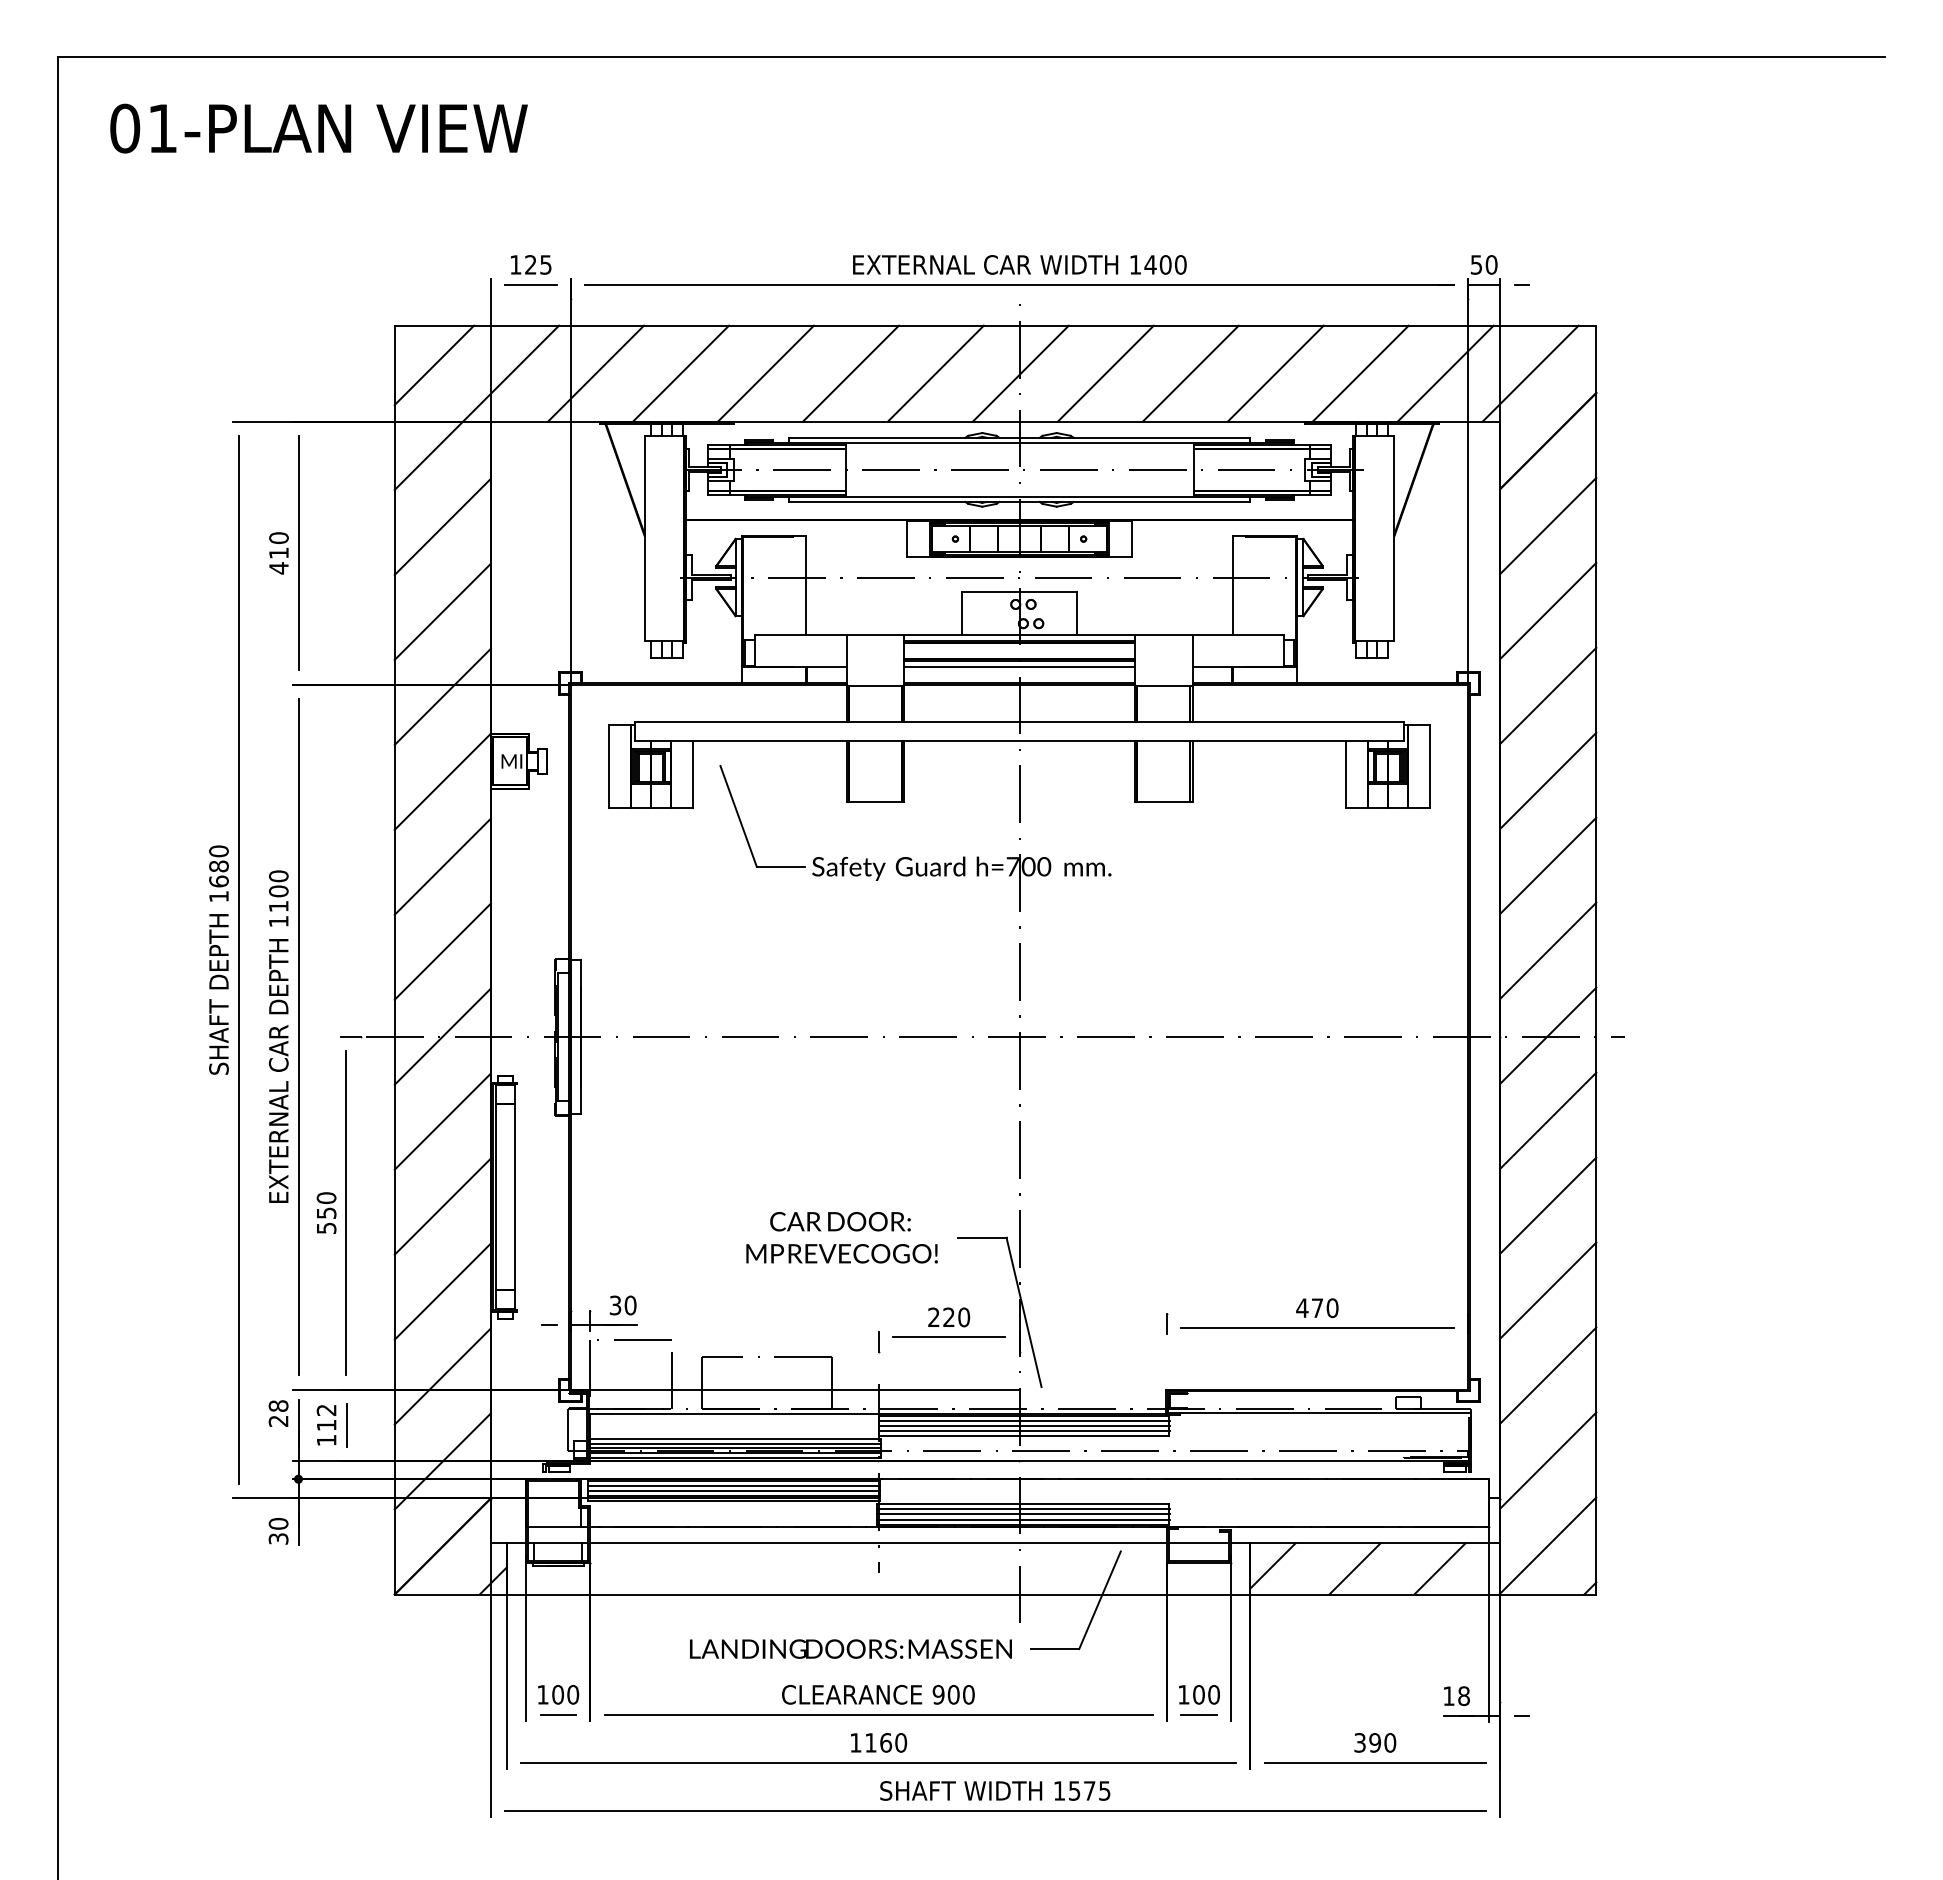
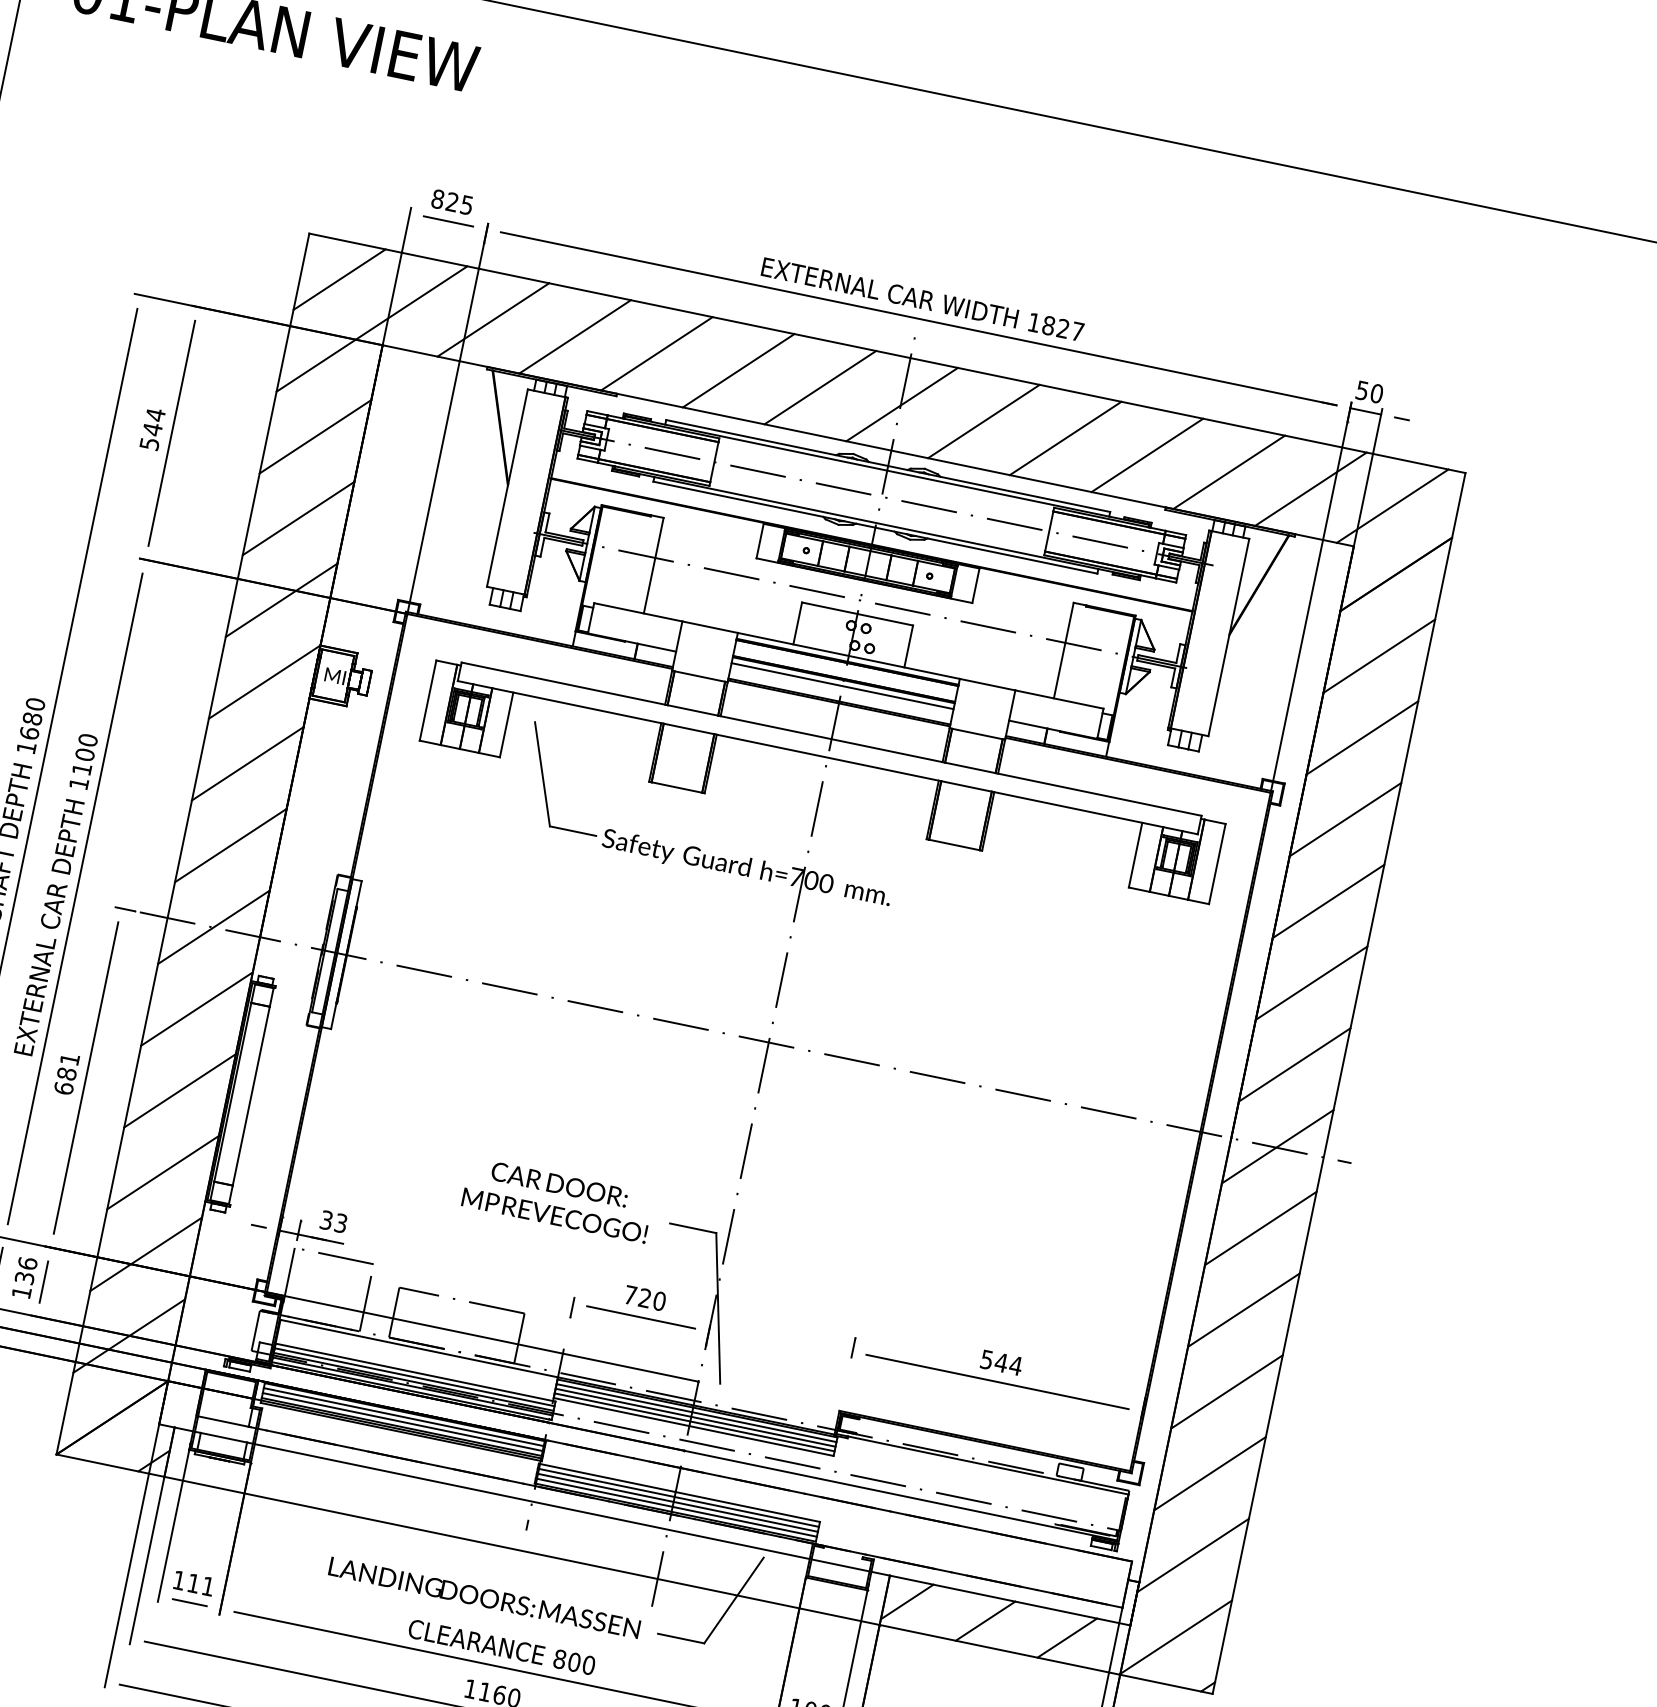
text: (515, 264) -> (437, 198), 125 -> 825
text: (1165, 264) -> (1063, 328), 1400 -> 1827
text: (278, 553) -> (152, 429), 410 -> 544
text: (326, 1213) -> (66, 1074), 550 -> 681
text: (630, 1305) -> (340, 1223), 30 -> 33
text: (1317, 1308) -> (1001, 1363), 470 -> 544
text: (933, 1316) -> (630, 1294), 220 -> 720
text: (326, 1417) -> (26, 1270), 112 -> 136
text: (565, 1694) -> (200, 1584), 100 -> 111
text: (938, 1694) -> (559, 1659), 900 -> 800

